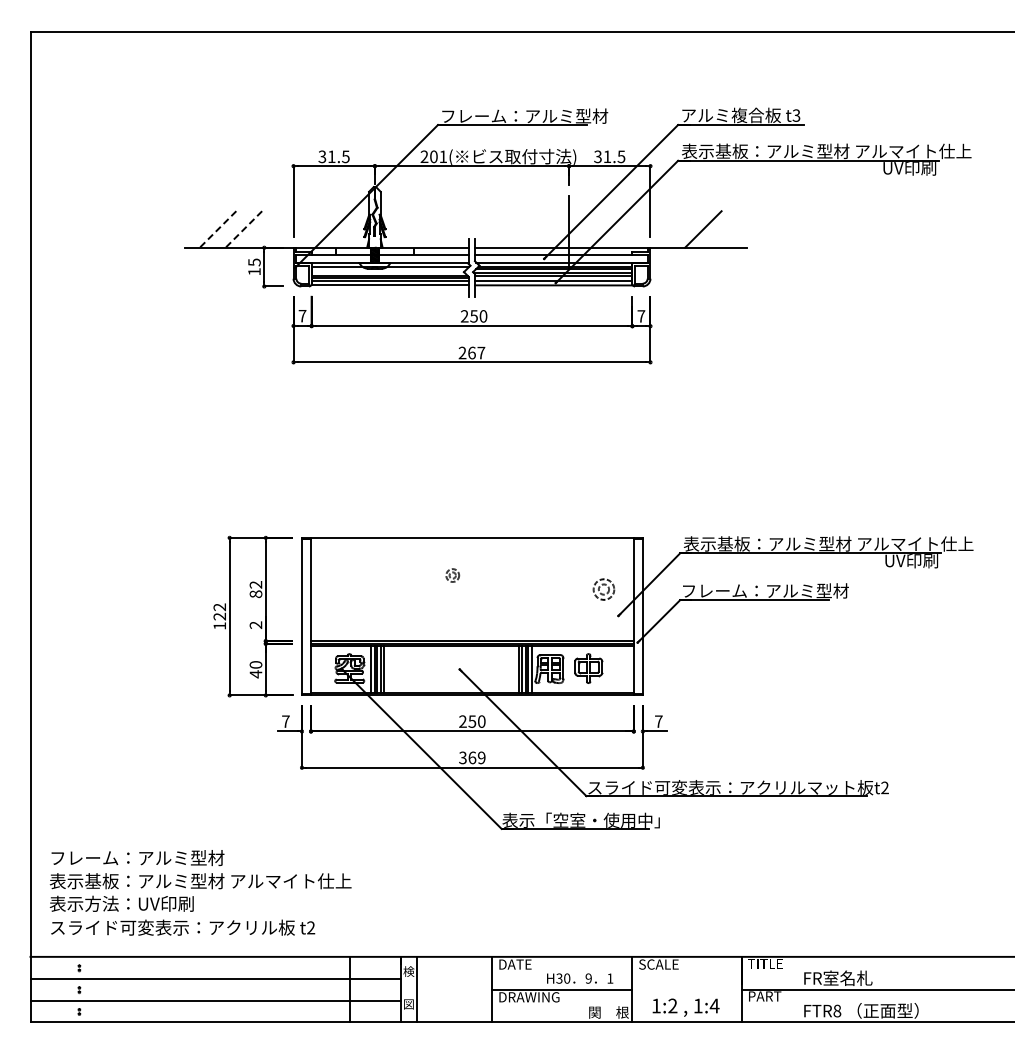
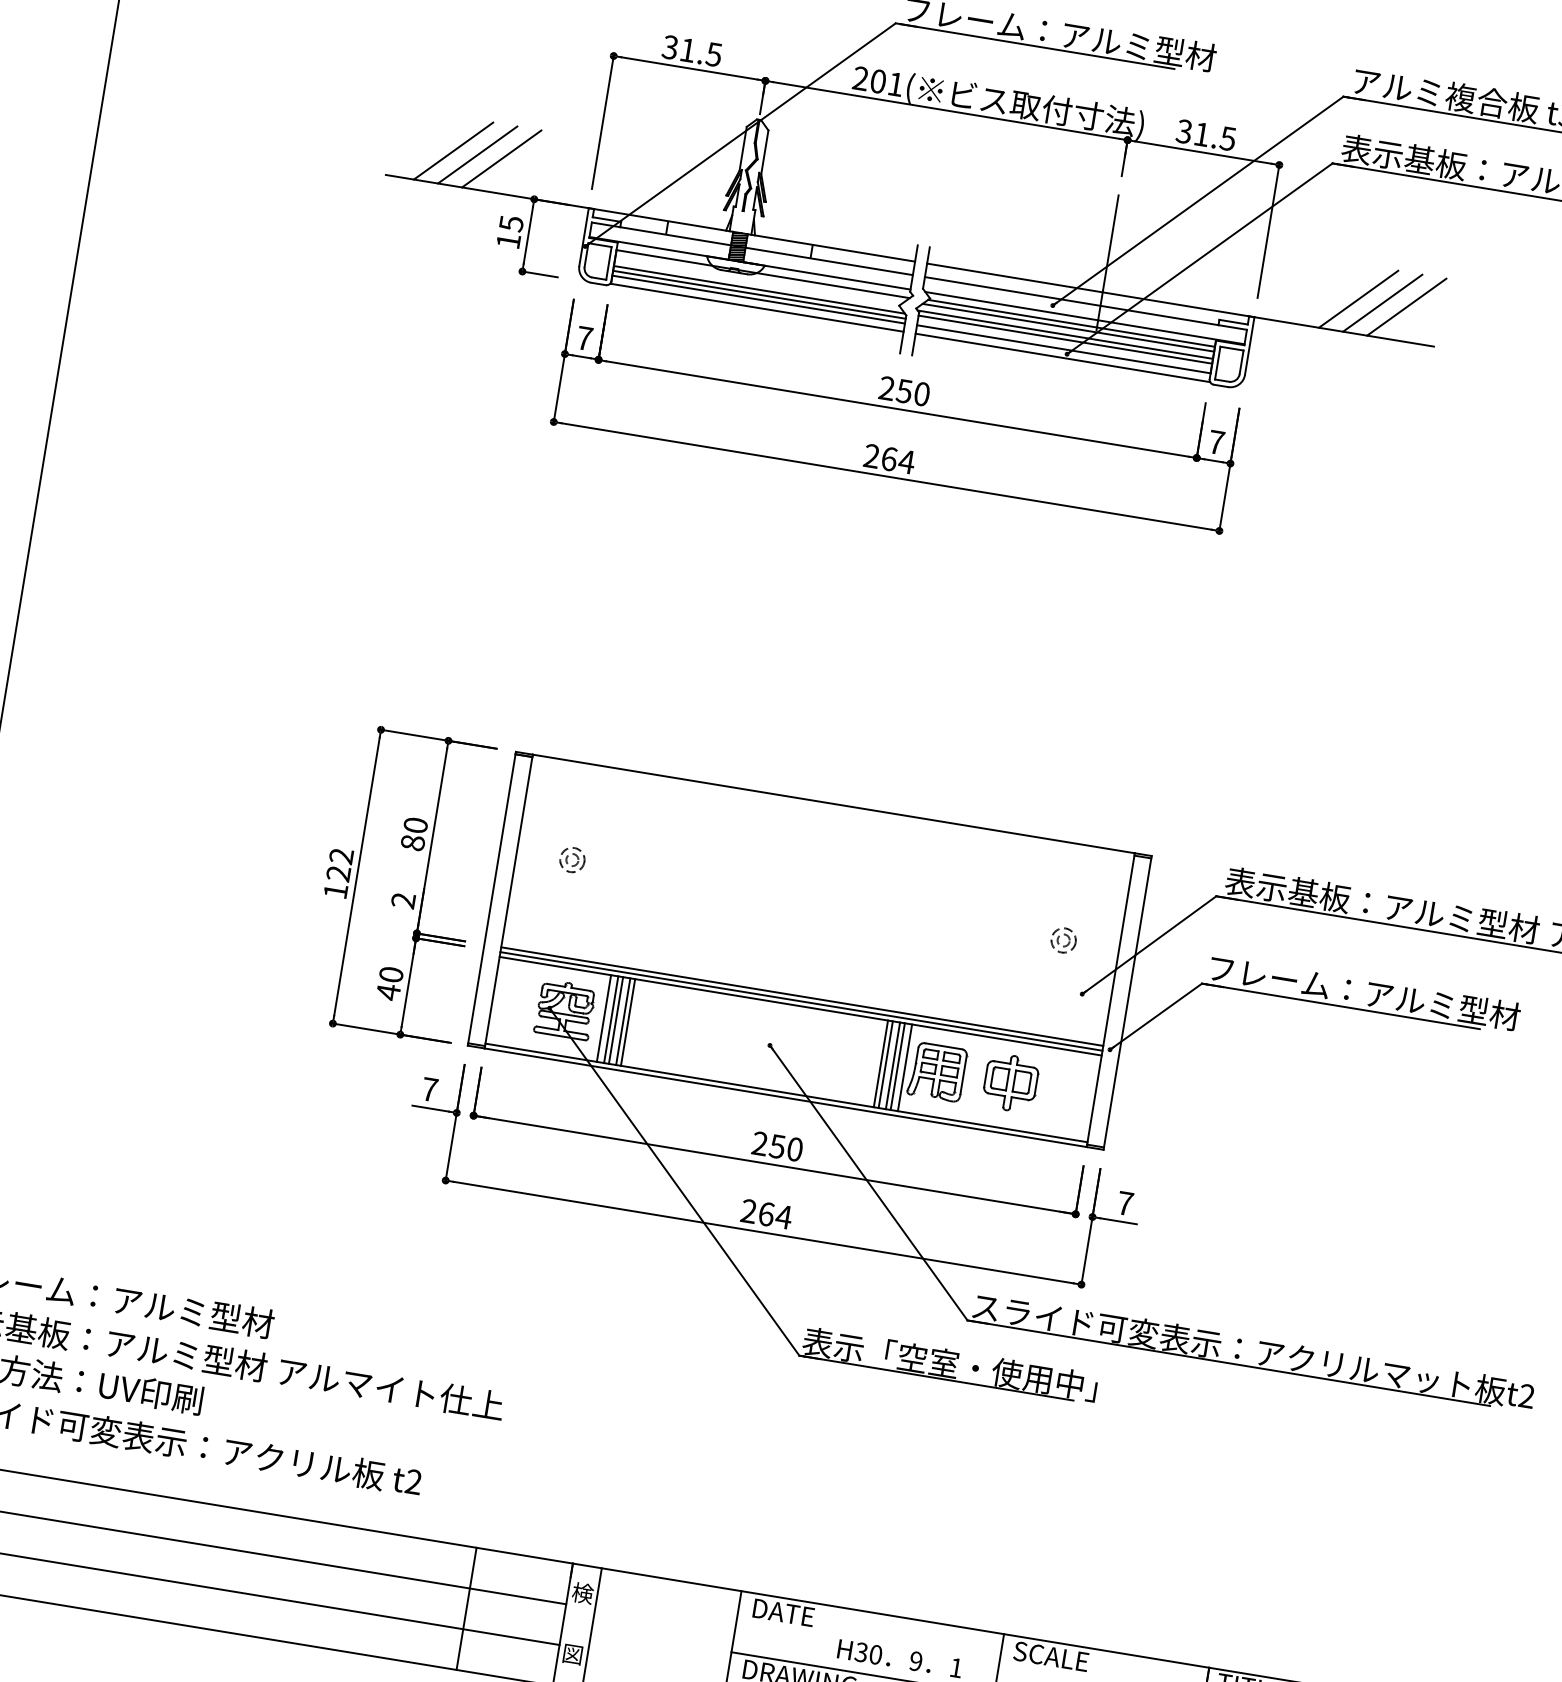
line: (218, 229) -> (454, 151), dashed -> solid
line: (230, 229) -> (476, 154), added
line: (243, 229) -> (501, 158), dashed -> solid
line: (716, 229) -> (1383, 303), added
line: (728, 229) -> (1405, 307), added
text: (481, 352) -> (907, 460), 267 -> 264
part: (452, 575) -> (571, 859), moved
text: (255, 584) -> (414, 824), 82 -> 80
part: (604, 589) -> (1064, 940), size x0.62
text: (472, 757) -> (766, 1213), 369 -> 264

